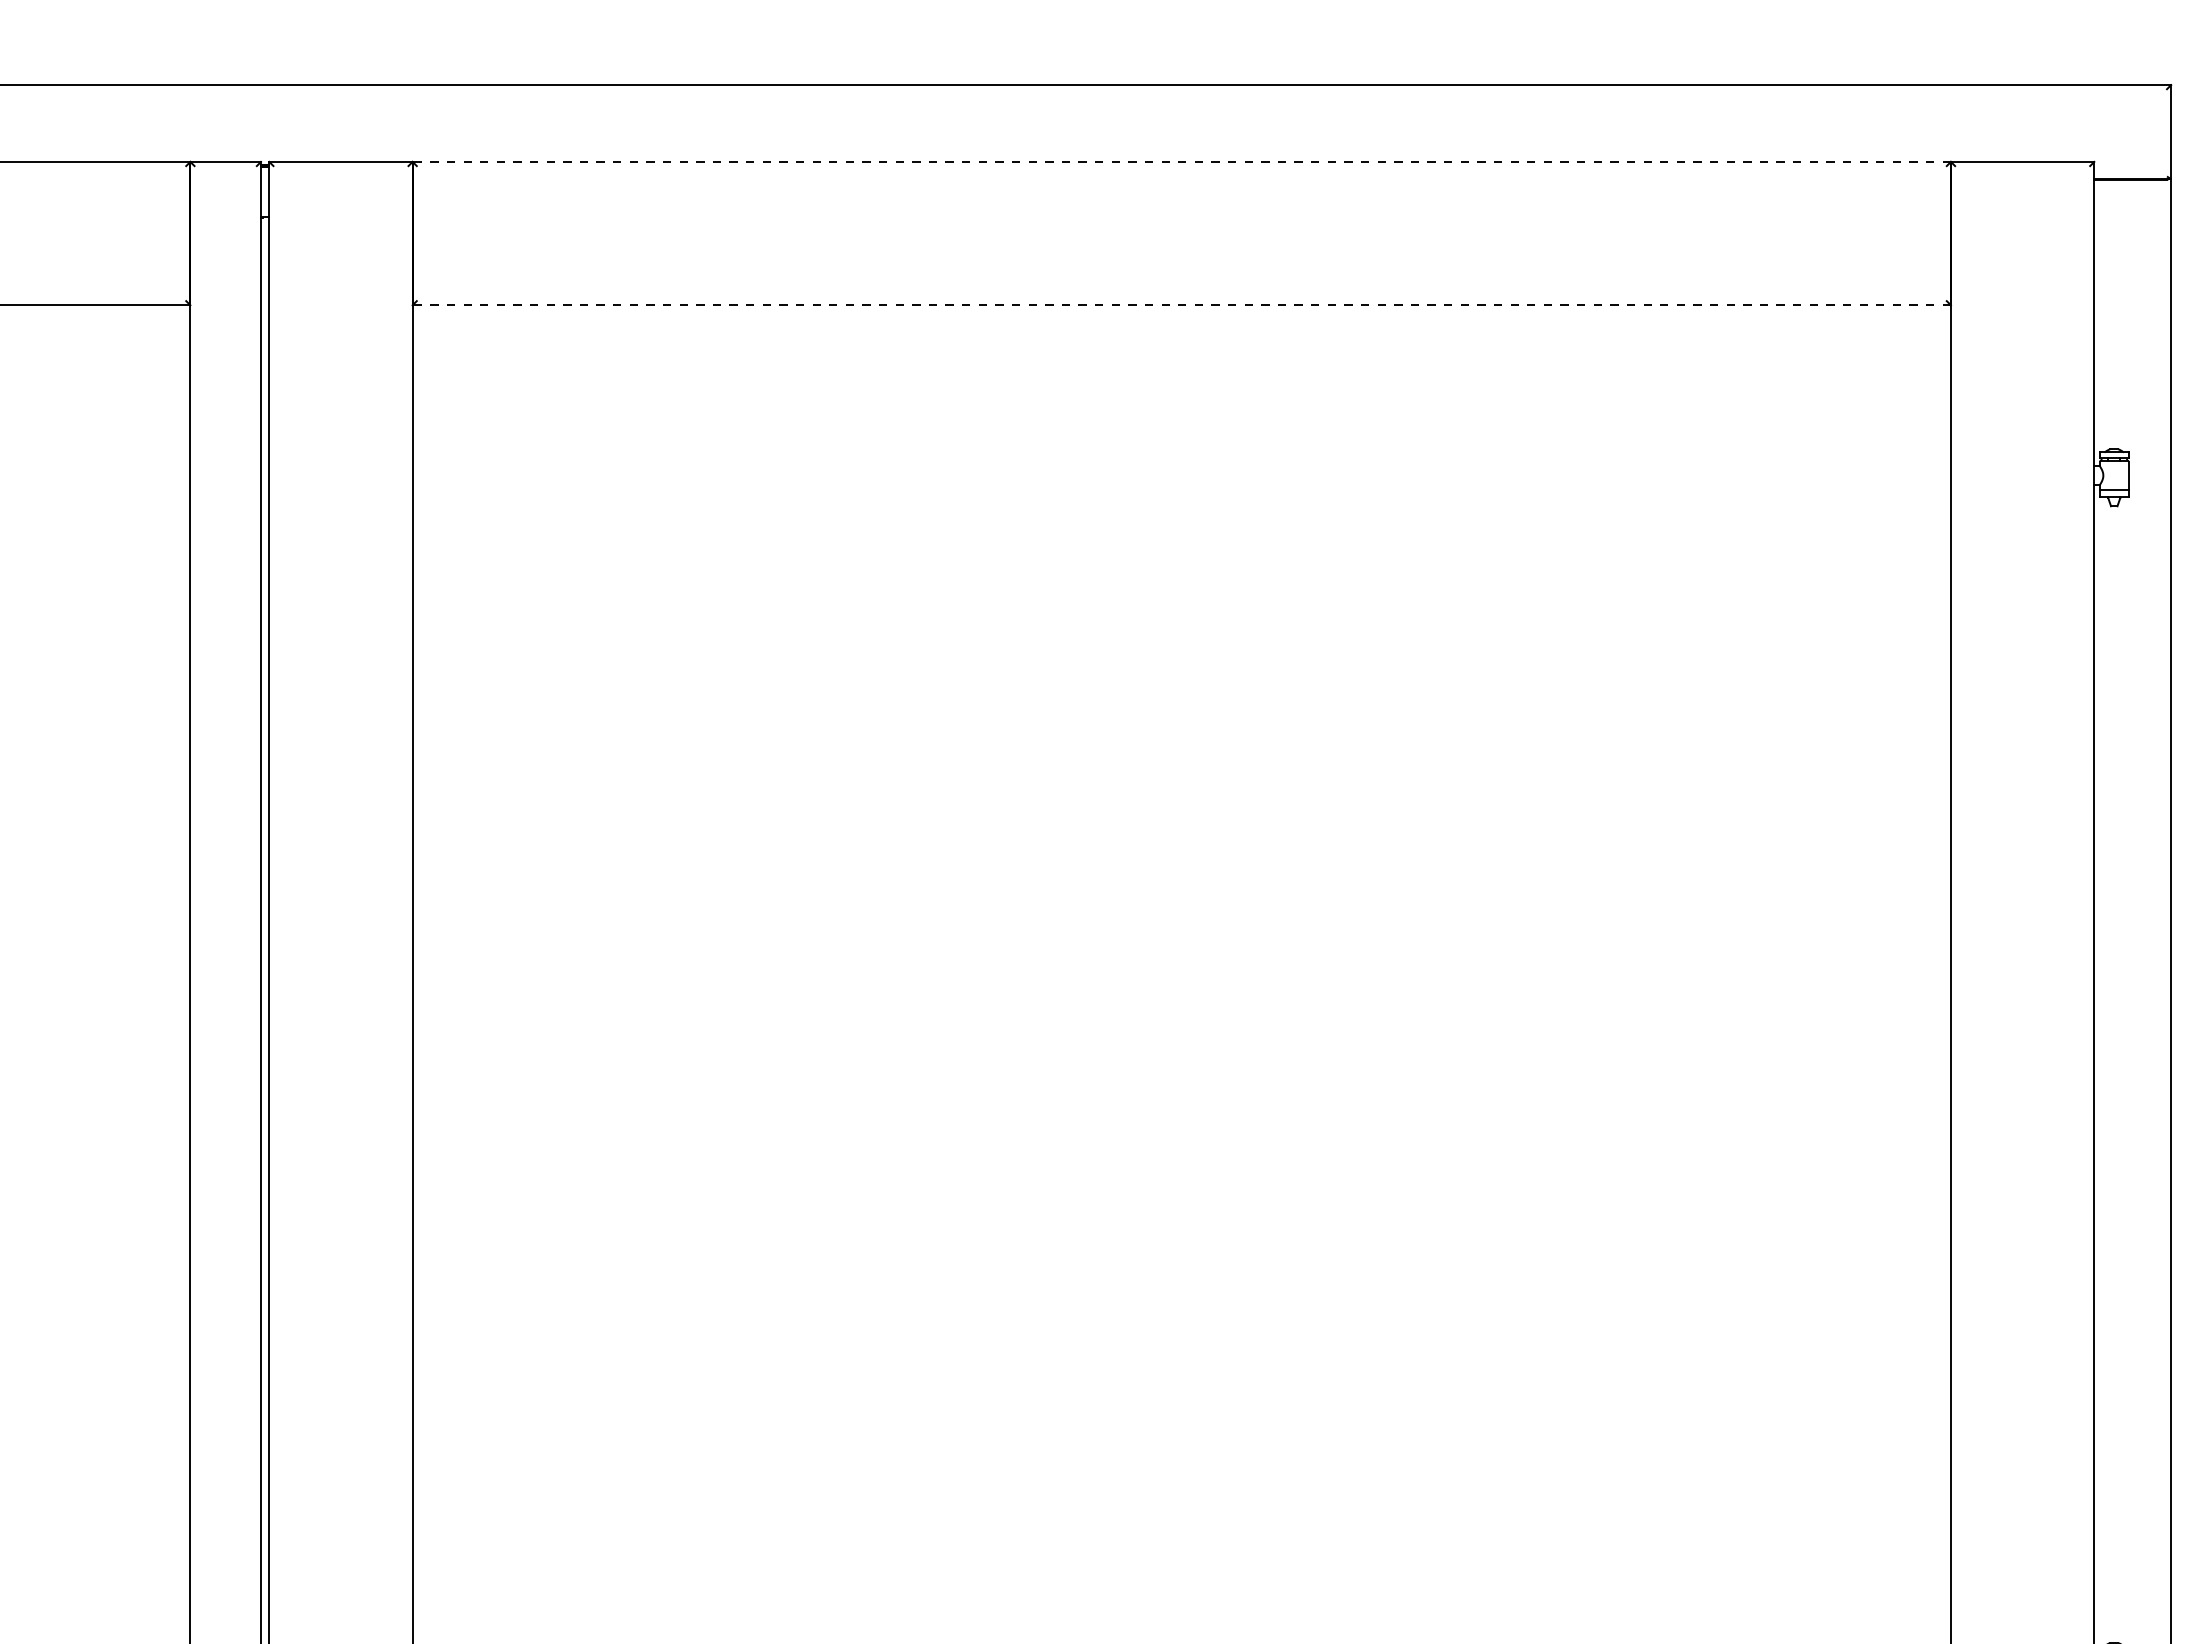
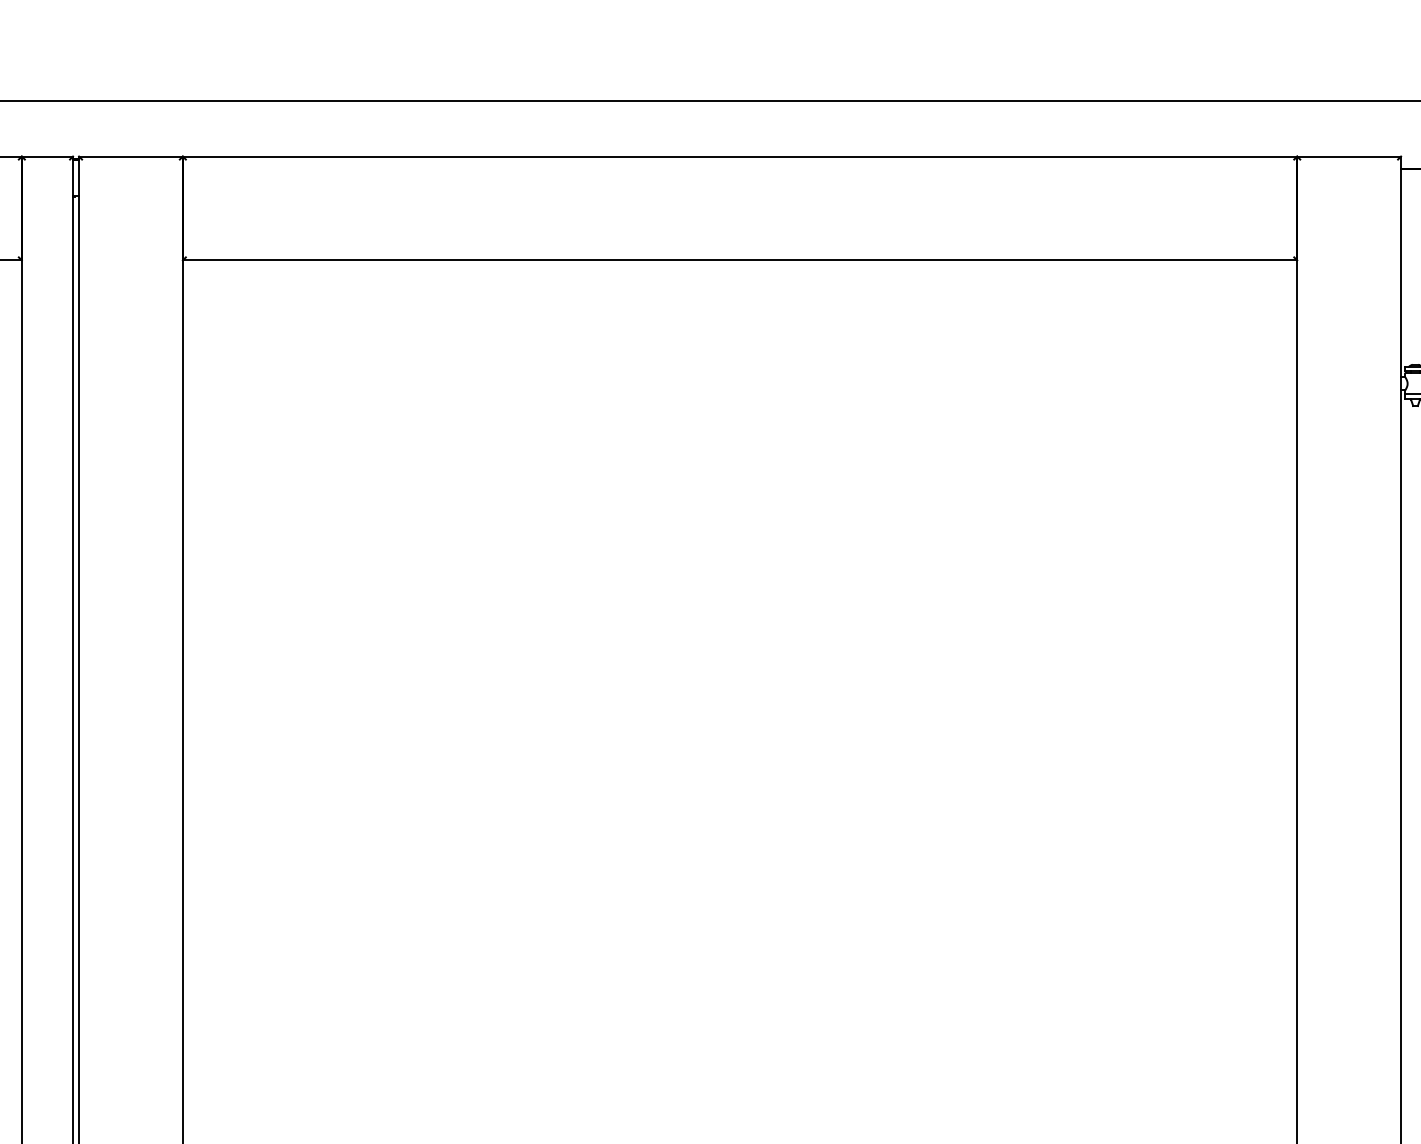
line: (1181, 161) -> (739, 156), dashed -> solid
line: (1181, 305) -> (739, 260), dashed -> solid

